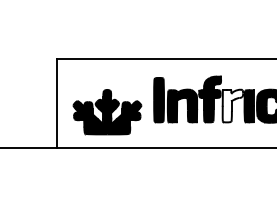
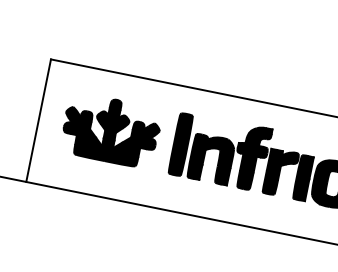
fill: (232, 105) -> (280, 172), added
part: (107, 112) -> (111, 131), moved

